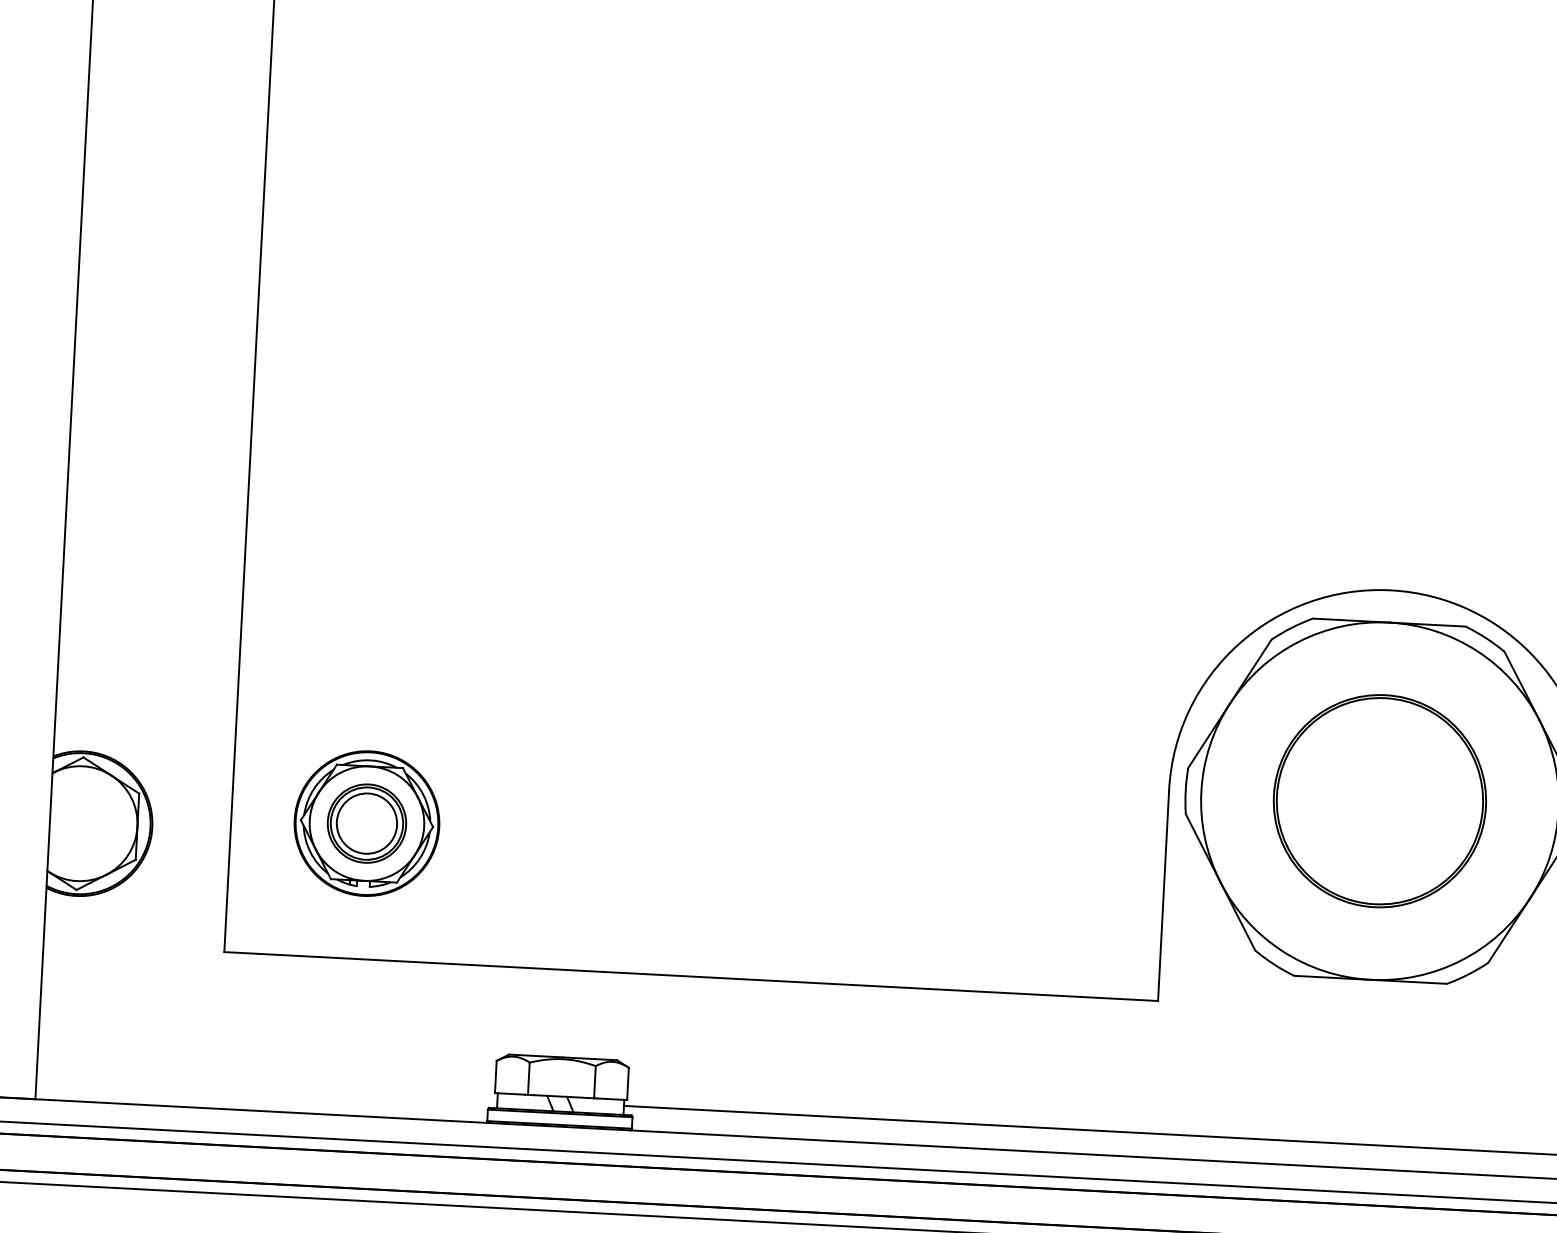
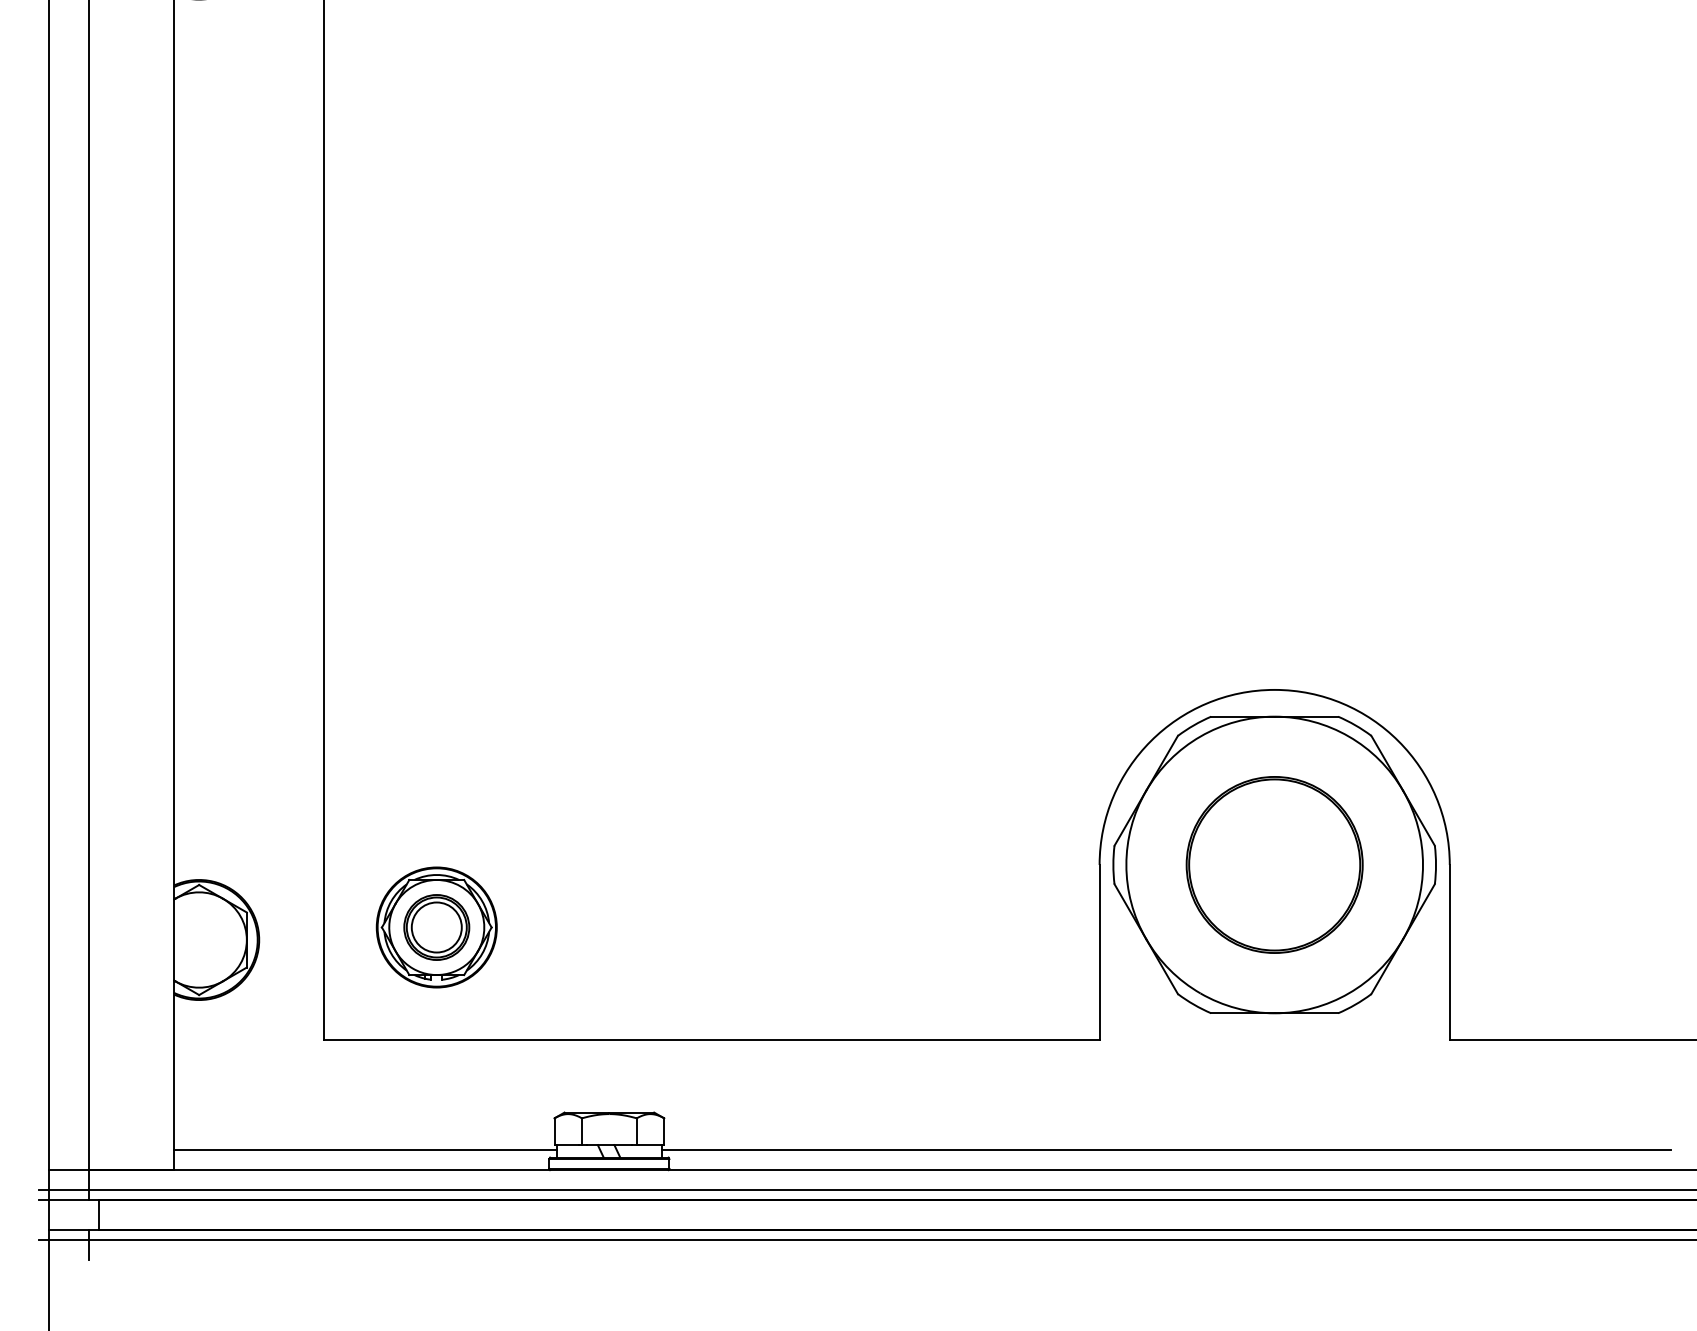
line: (267, 1087) -> (365, 1150), added

